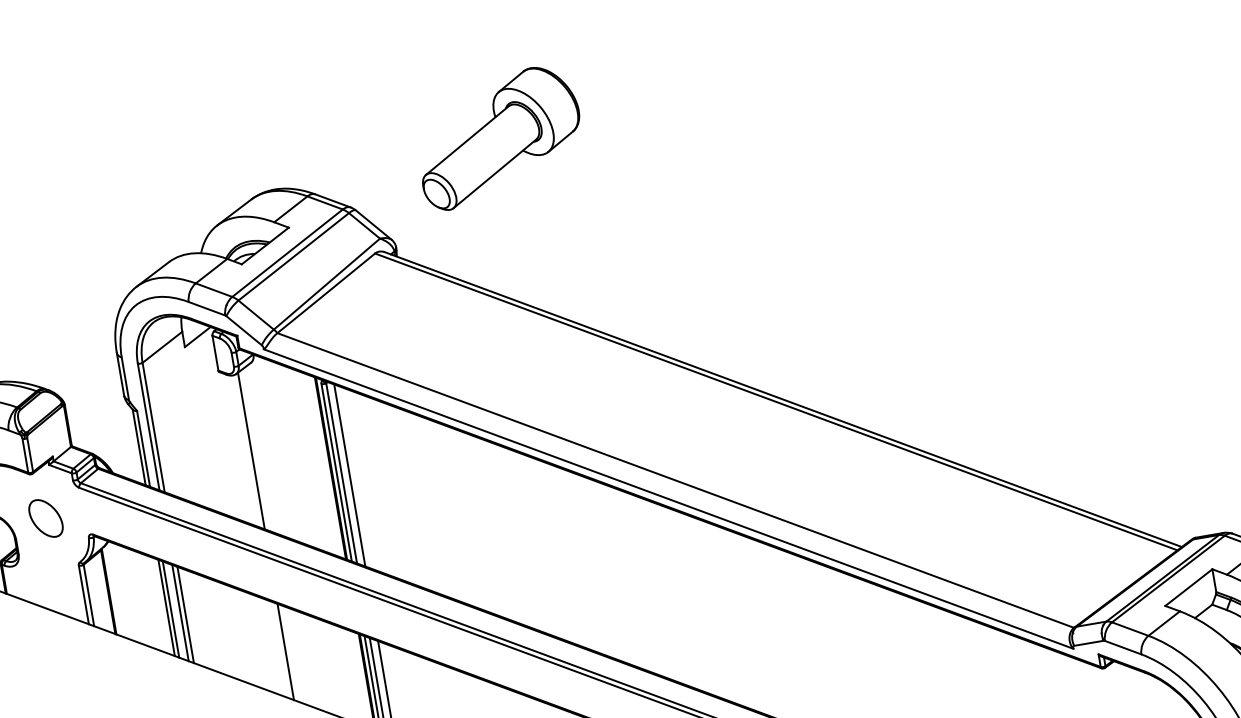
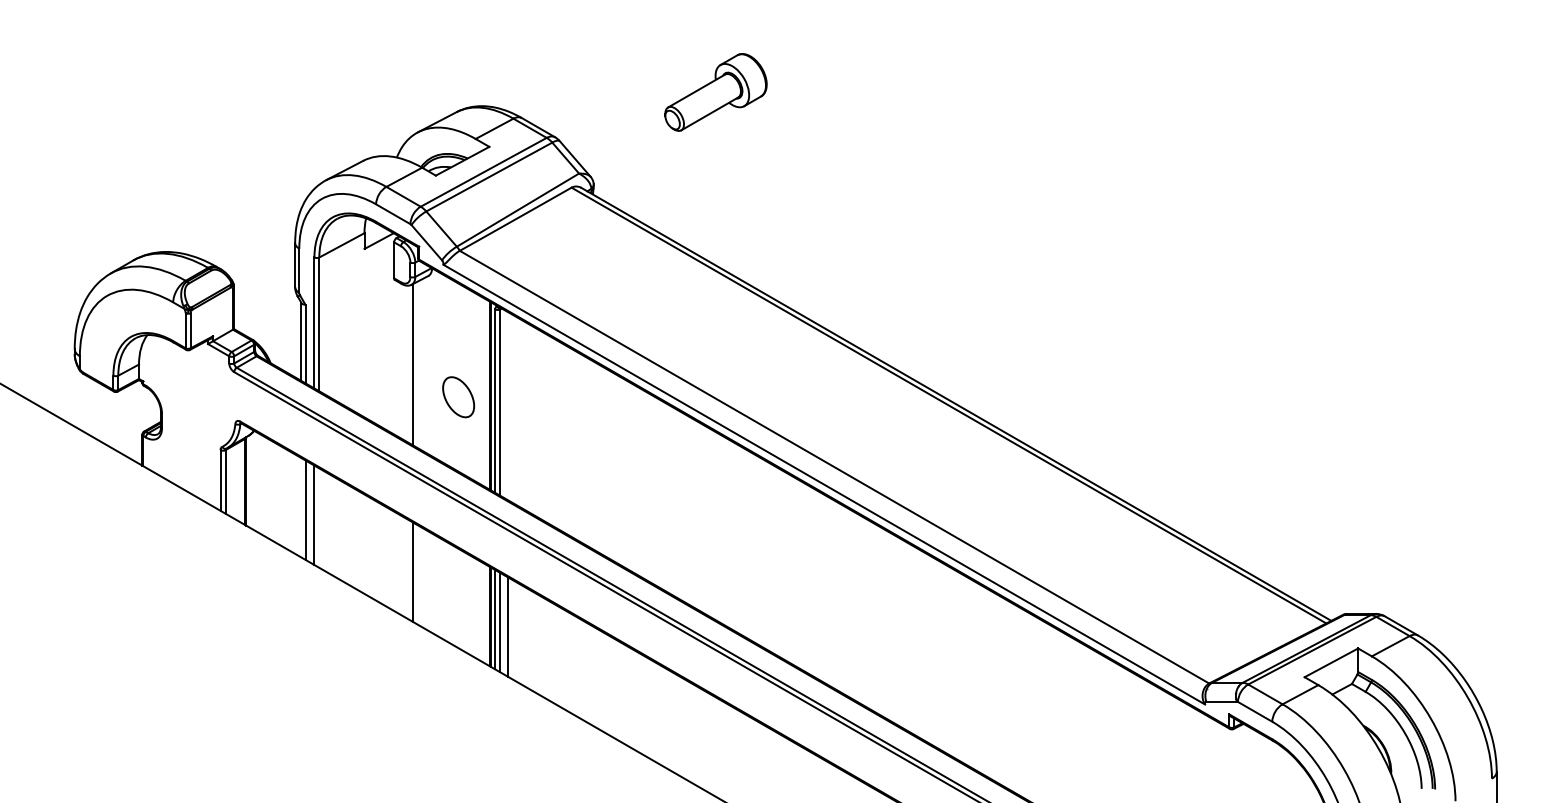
part: (498, 137) -> (715, 92), size x0.6
line: (350, 475) -> (508, 406), removed
part: (45, 518) -> (458, 397), moved
line: (166, 607) -> (301, 507), removed
line: (185, 614) -> (319, 517), removed

